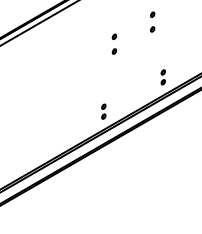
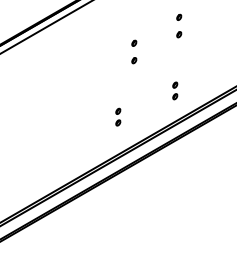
part: (162, 77) -> (174, 91), moved
part: (103, 111) -> (117, 116), moved

